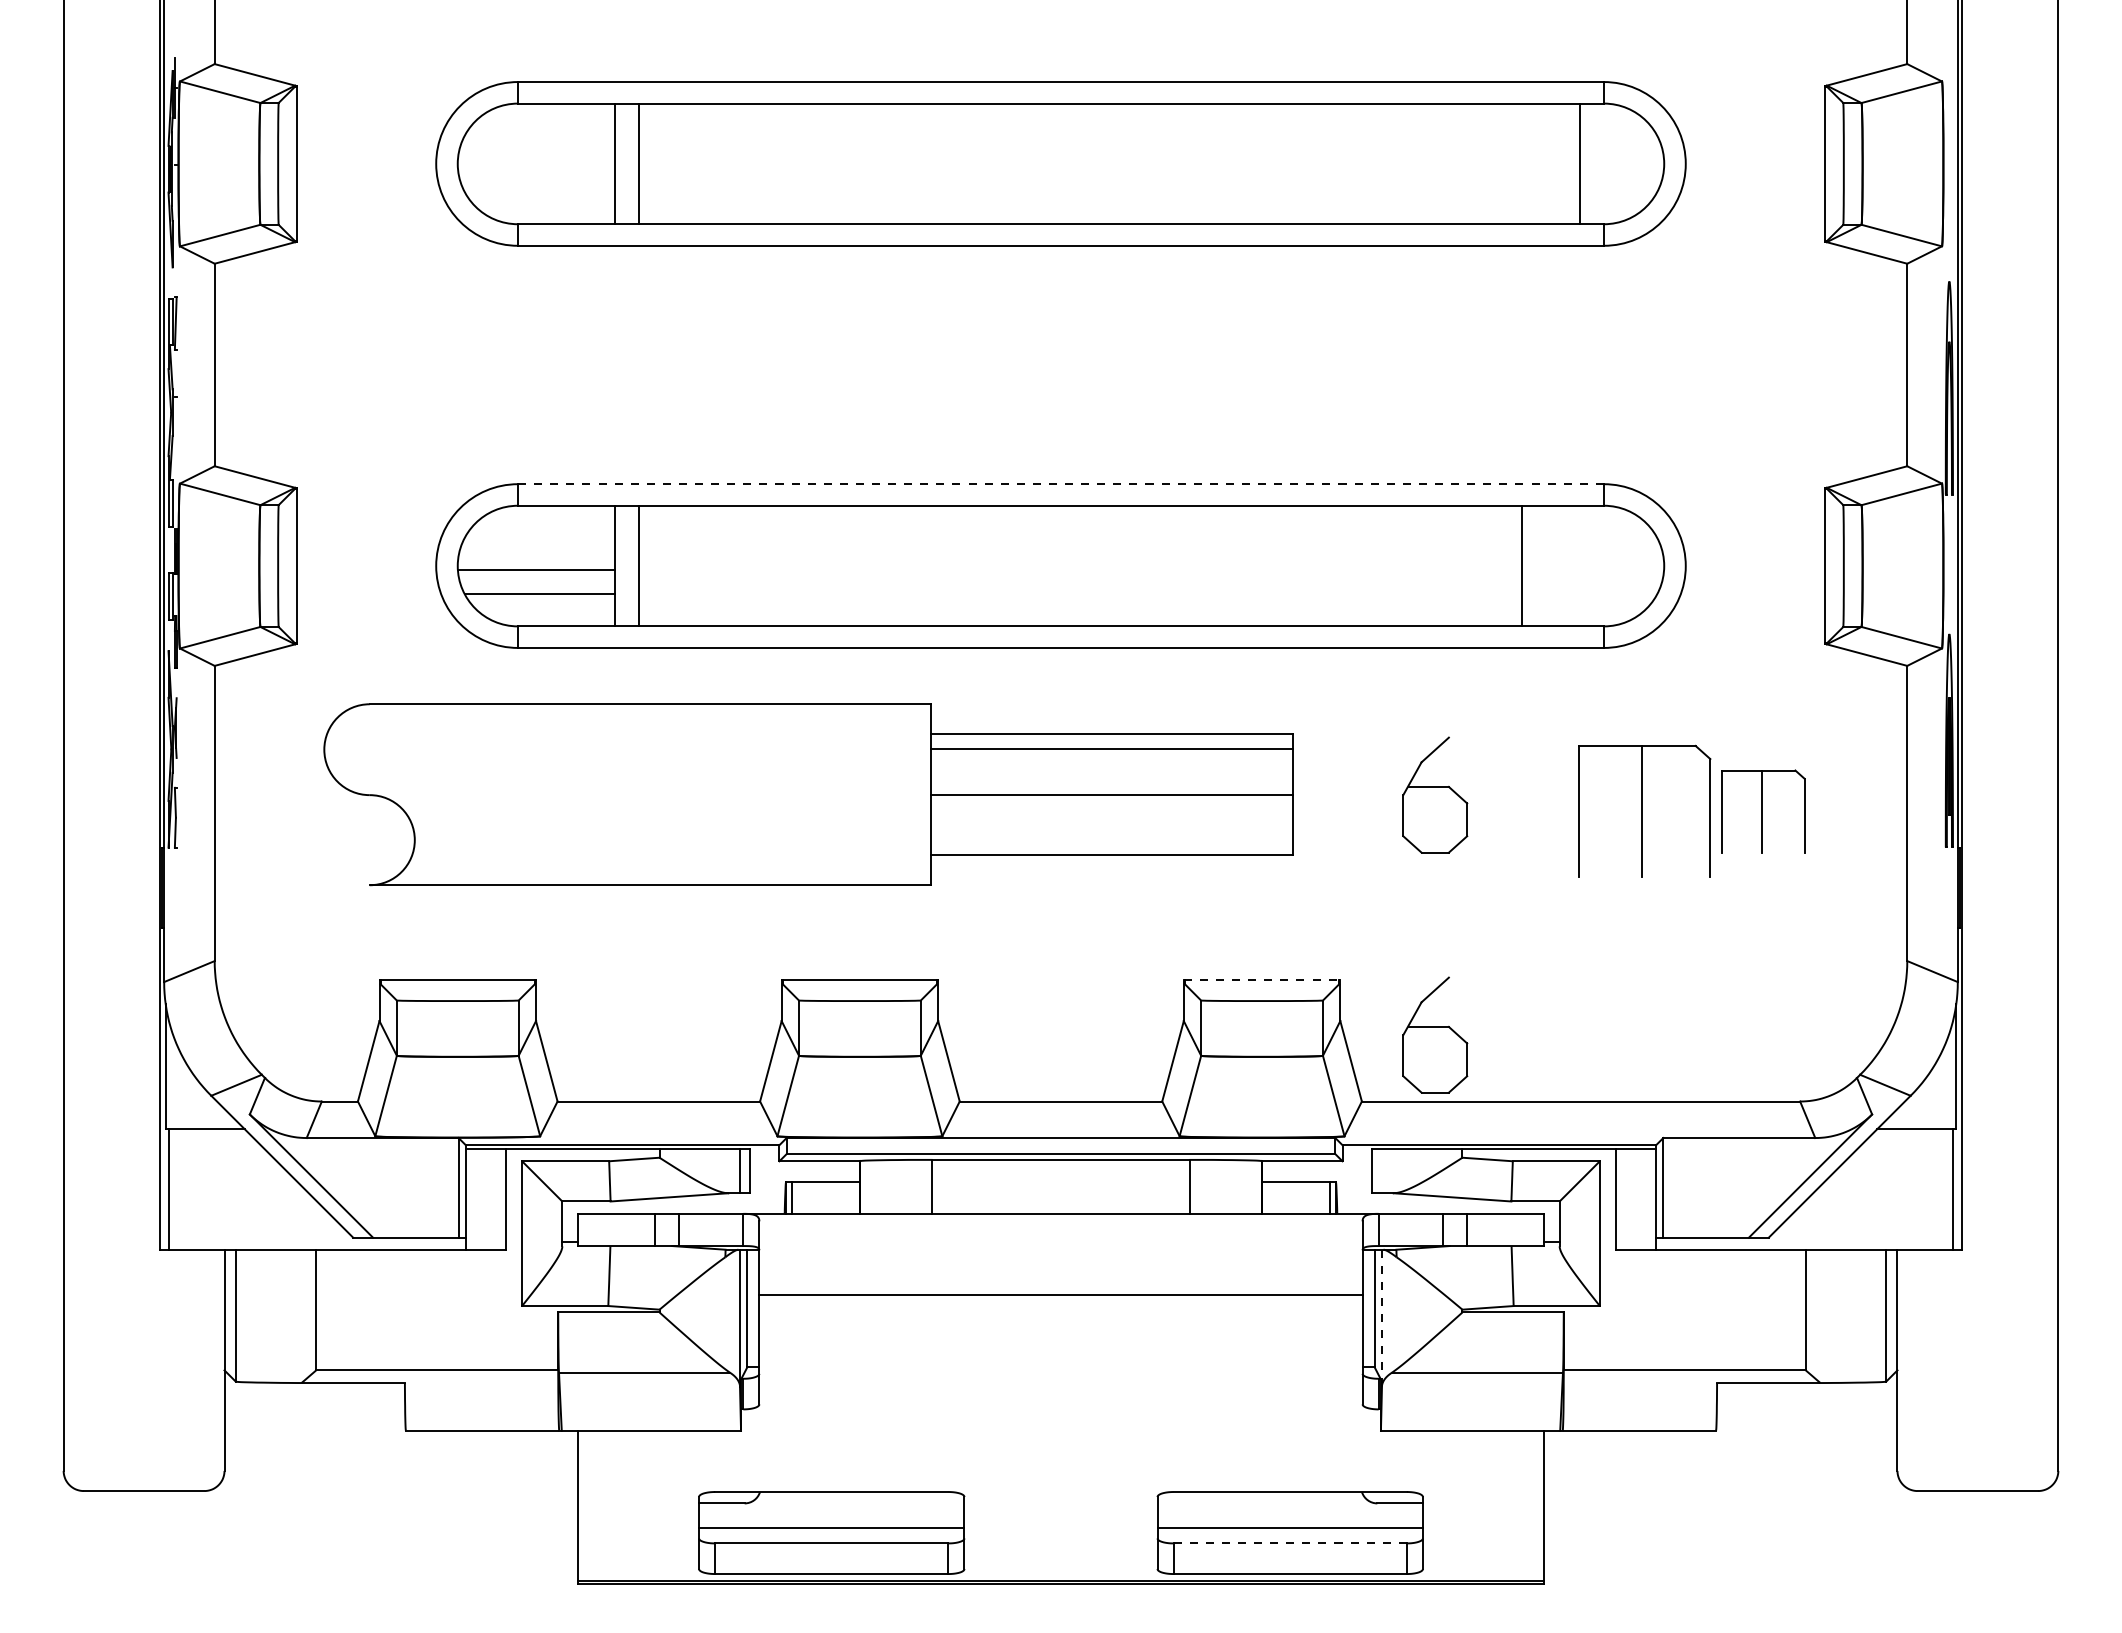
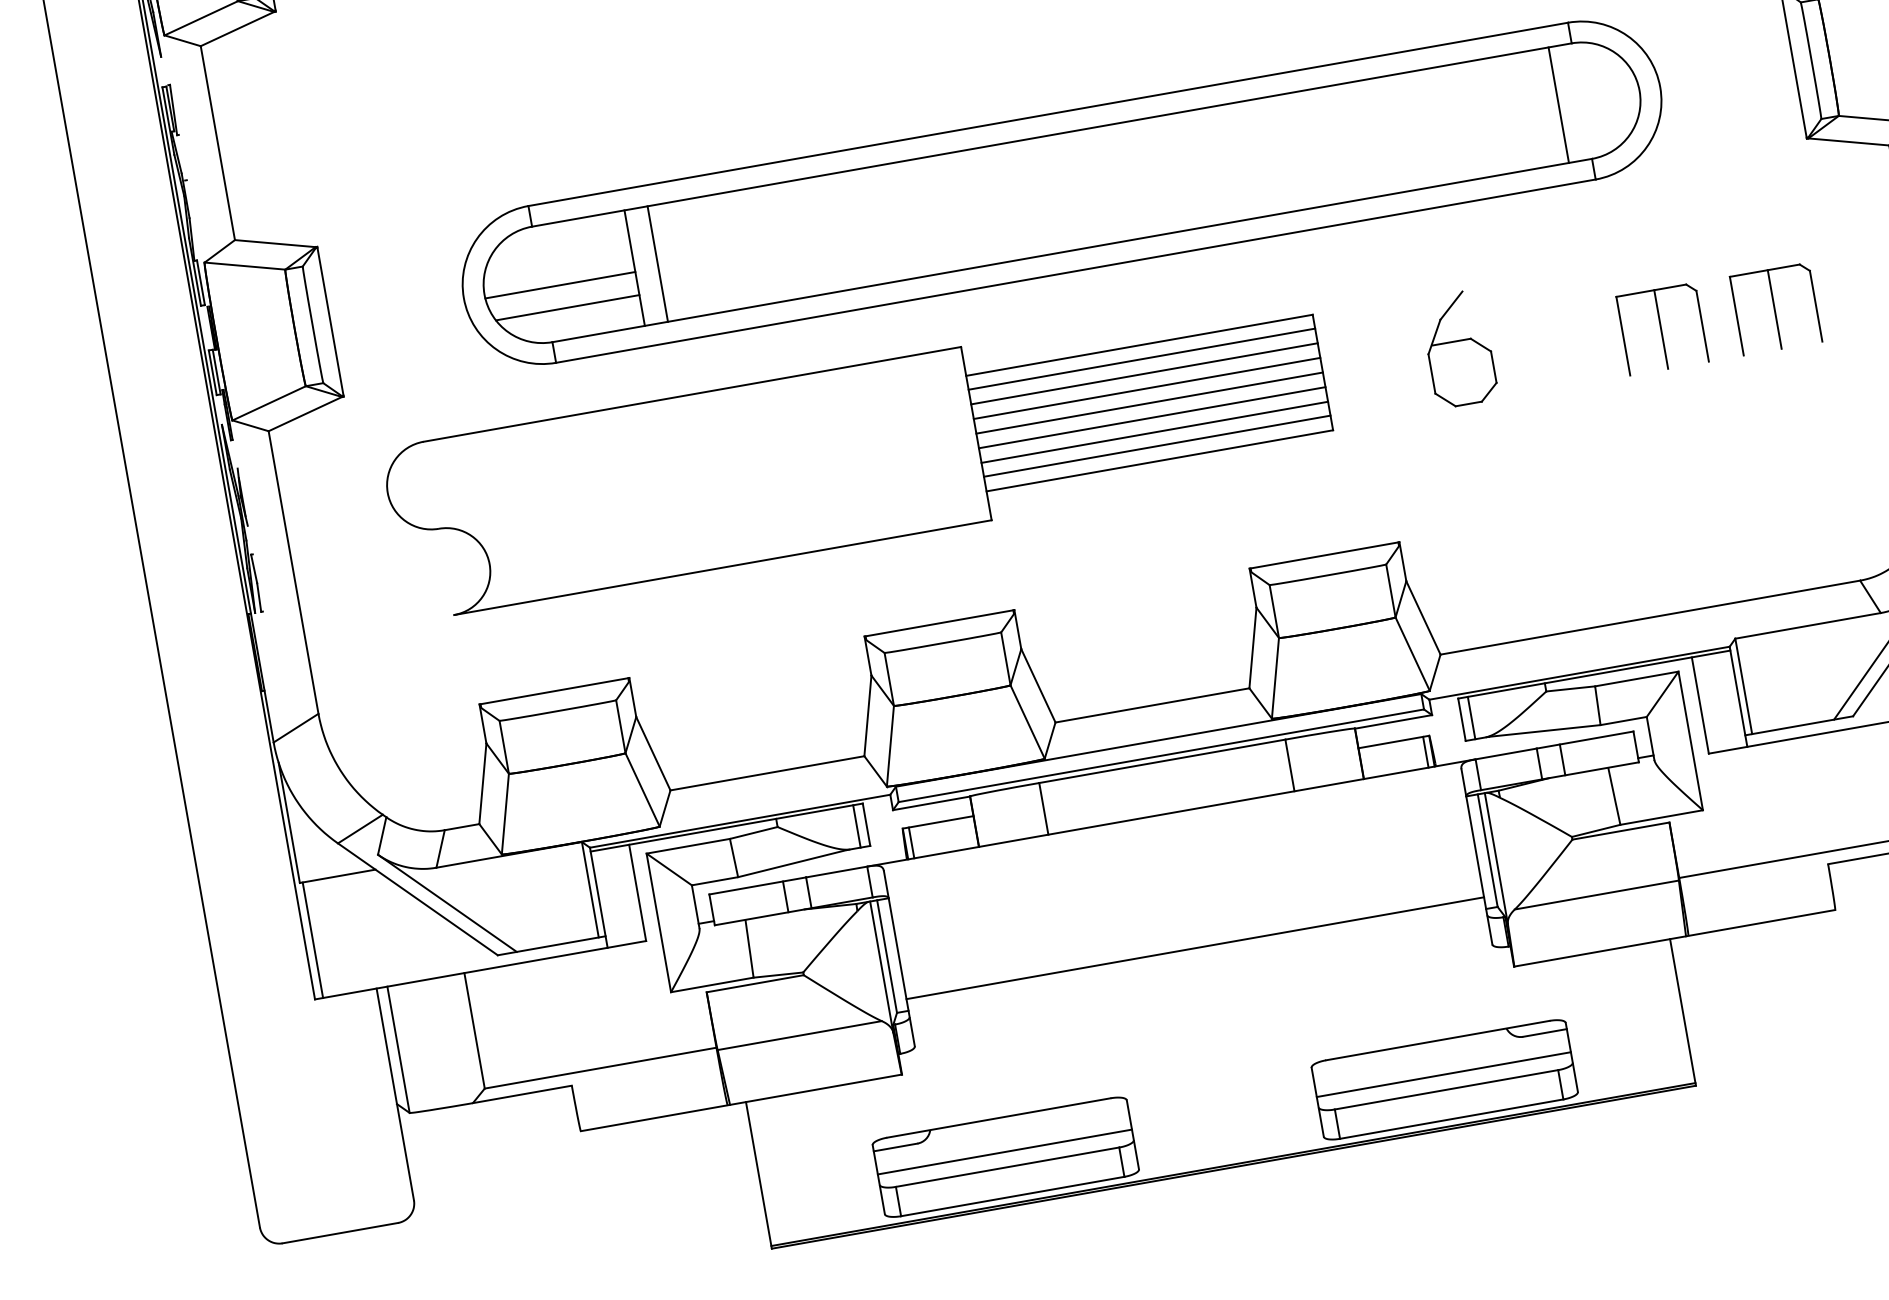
line: (1061, 484) -> (1048, 114), dashed -> solid
line: (1521, 565) -> (1558, 104), moved
line: (1112, 764) -> (1144, 374), added
line: (1112, 779) -> (1147, 388), added
line: (1112, 810) -> (1152, 418), added
part: (1645, 811) -> (1663, 329), size x0.62
line: (1112, 825) -> (1155, 432), added
line: (1112, 839) -> (1157, 445), added
line: (1262, 980) -> (1324, 555), dashed -> solid
part: (1435, 1034) -> (1499, 578), removed
line: (1381, 1171) -> (1471, 718), added
line: (1060, 1295) -> (1194, 948), moved
line: (1381, 1318) -> (1495, 859), dashed -> solid
line: (1290, 1543) -> (1446, 1089), dashed -> solid

